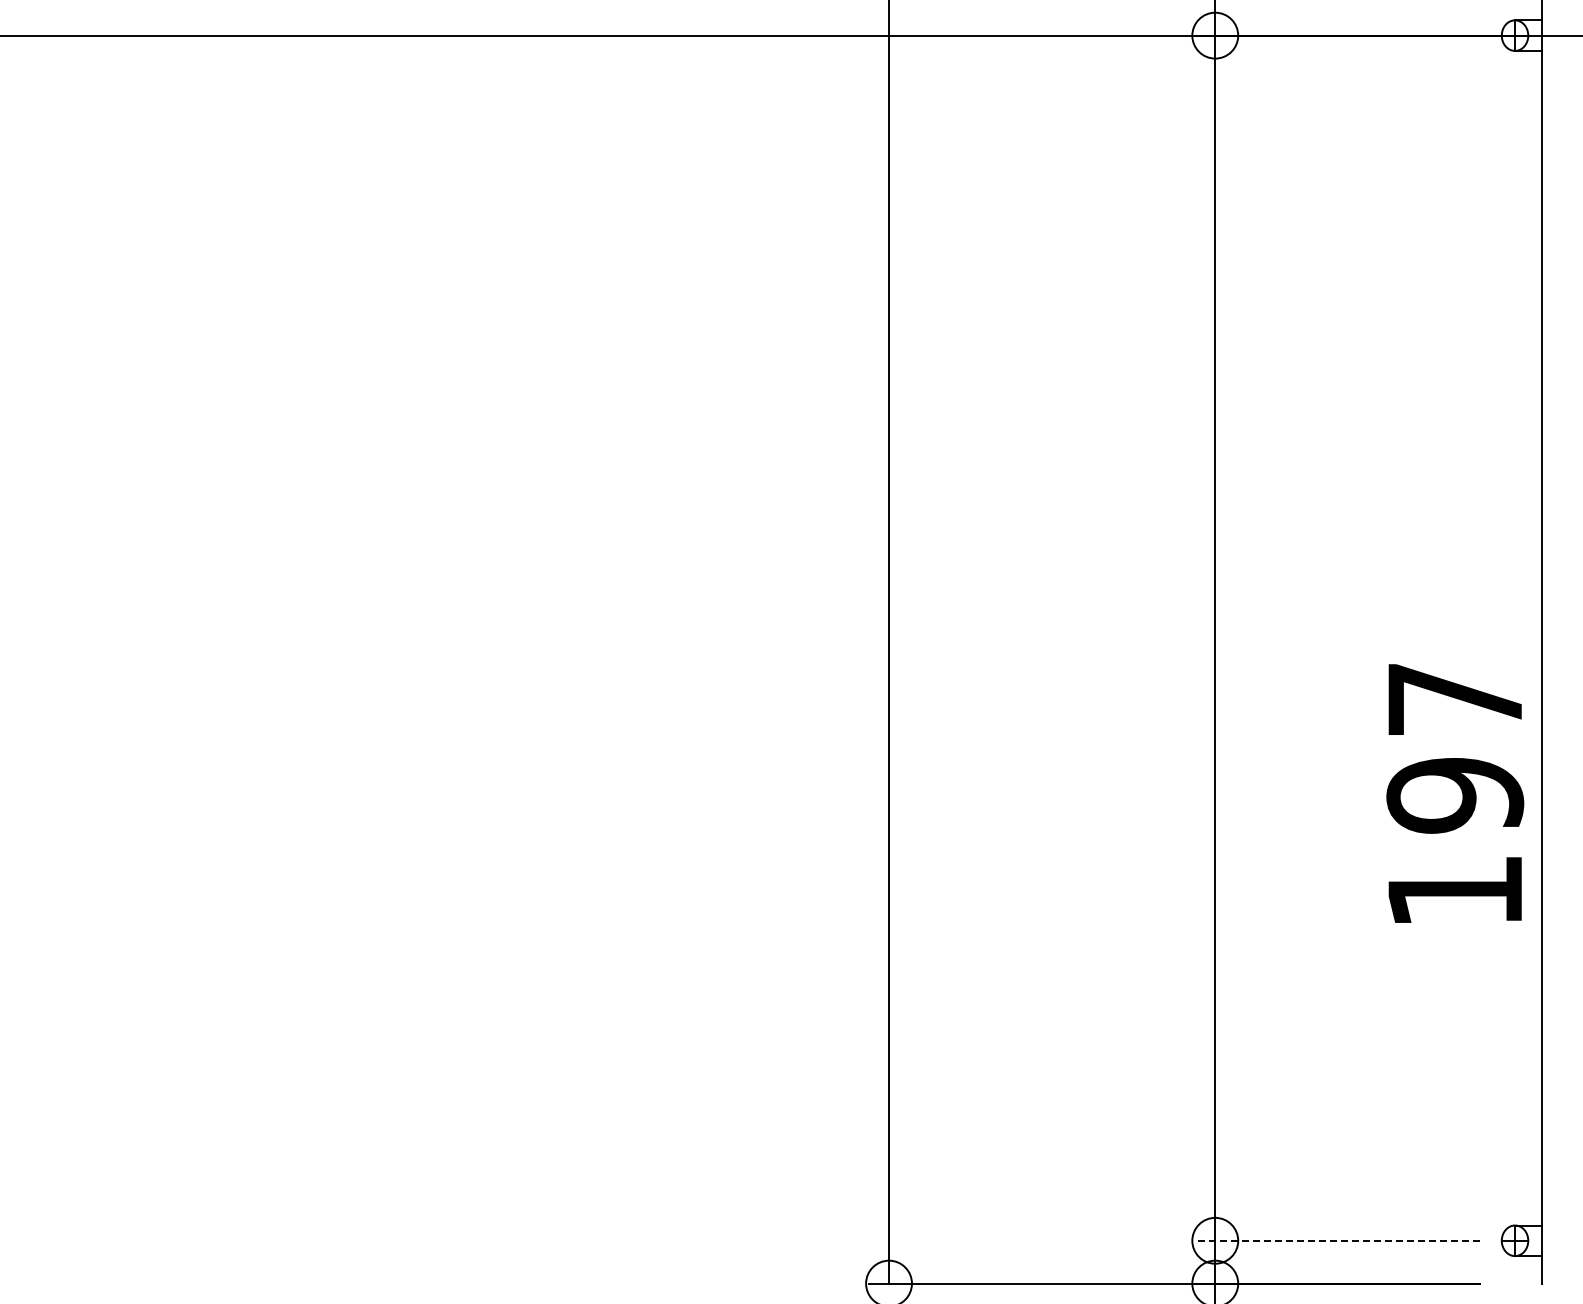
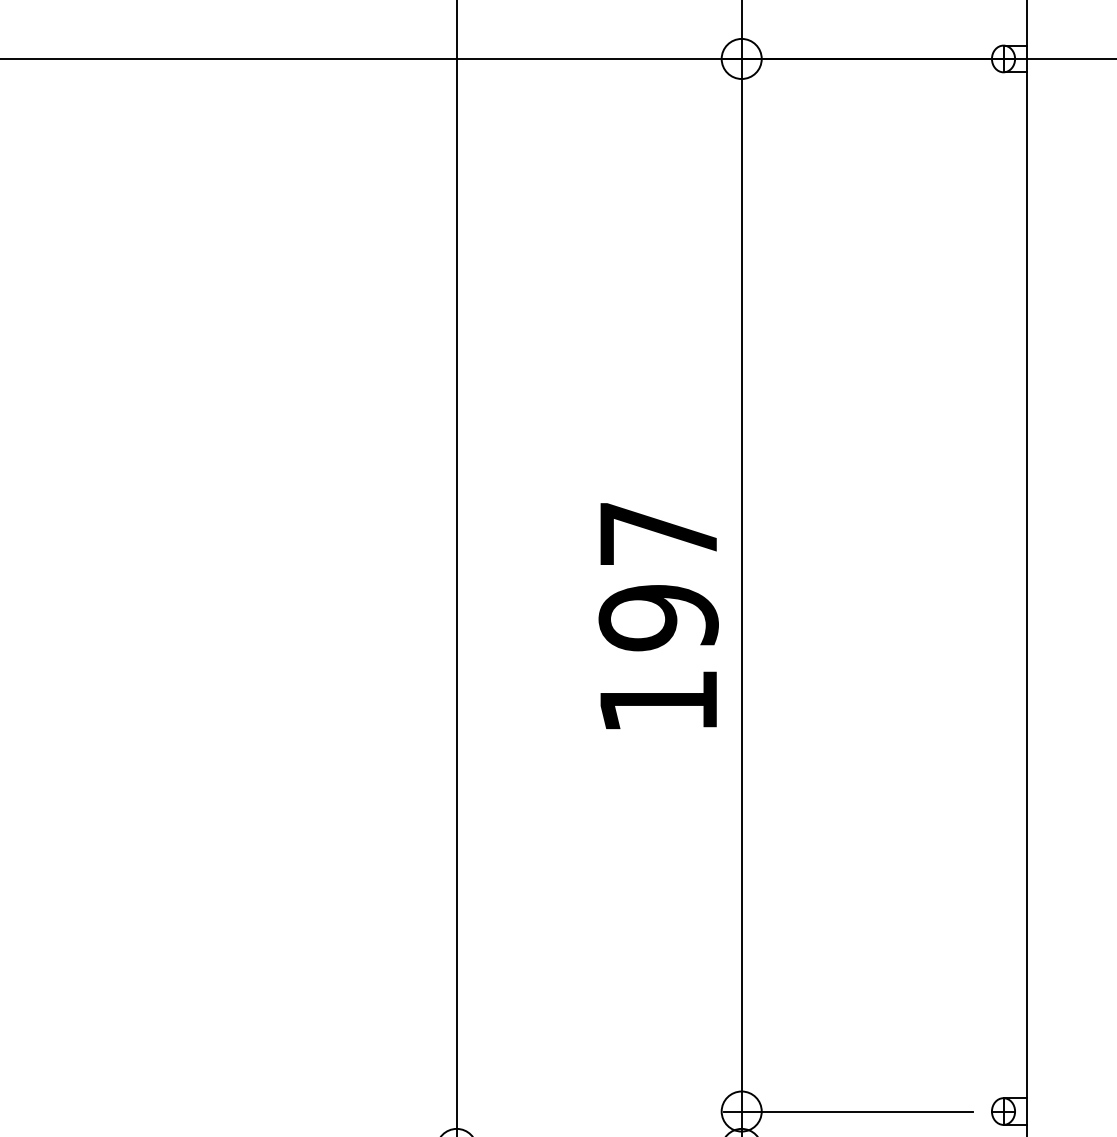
text: (1455, 793) -> (658, 616), moved
line: (1337, 1240) -> (848, 1111), dashed -> solid

